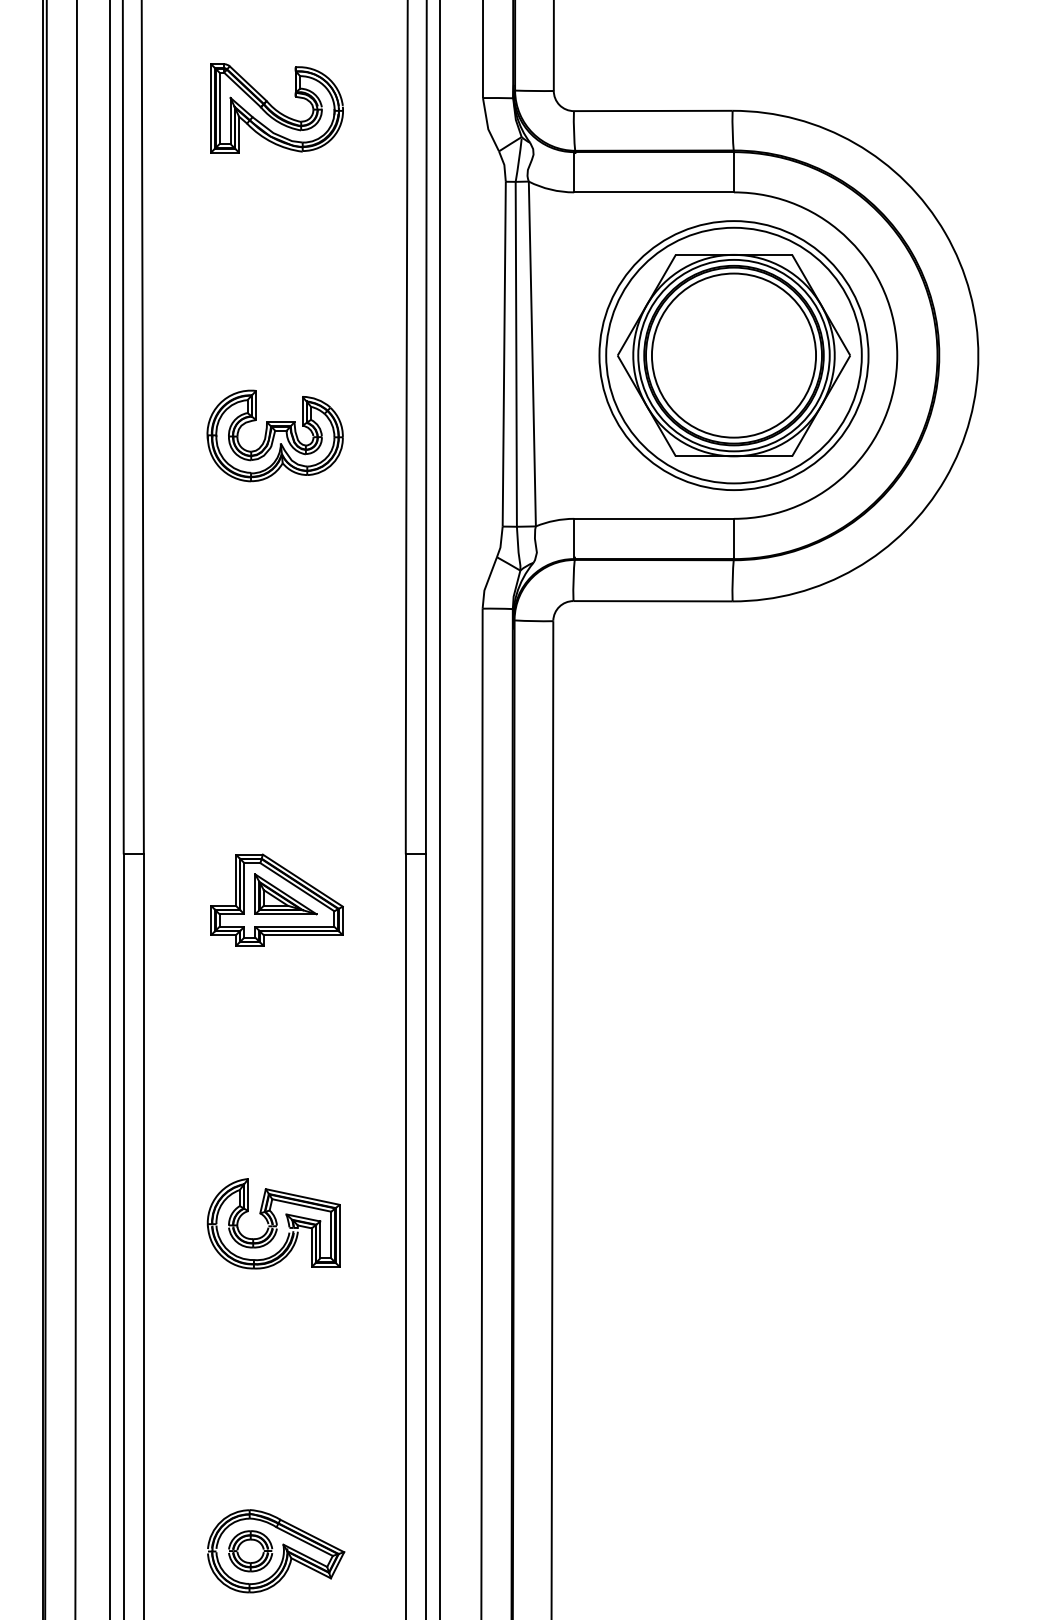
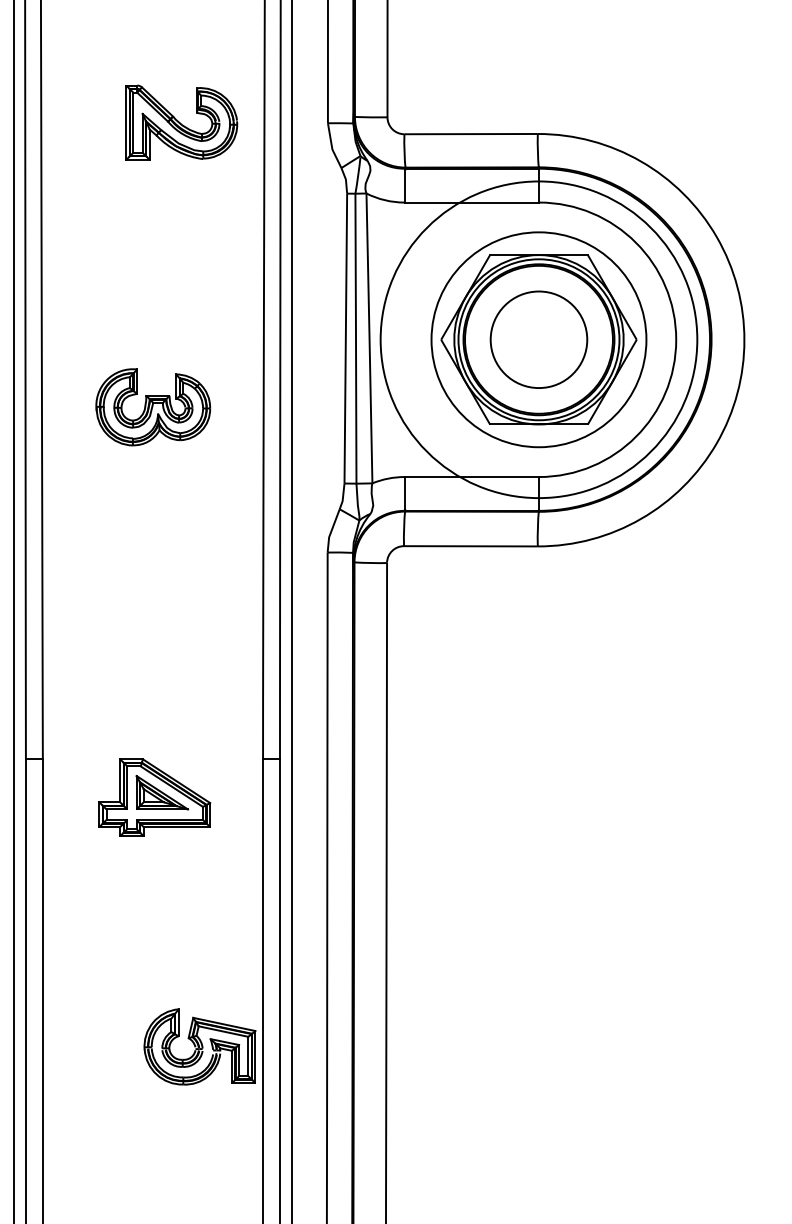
part: (276, 108) -> (181, 122), moved
circle: (733, 355) -> (538, 339), size x0.7
circle: (733, 355) -> (538, 339), size x1.4
part: (273, 1223) -> (199, 1046), moved

